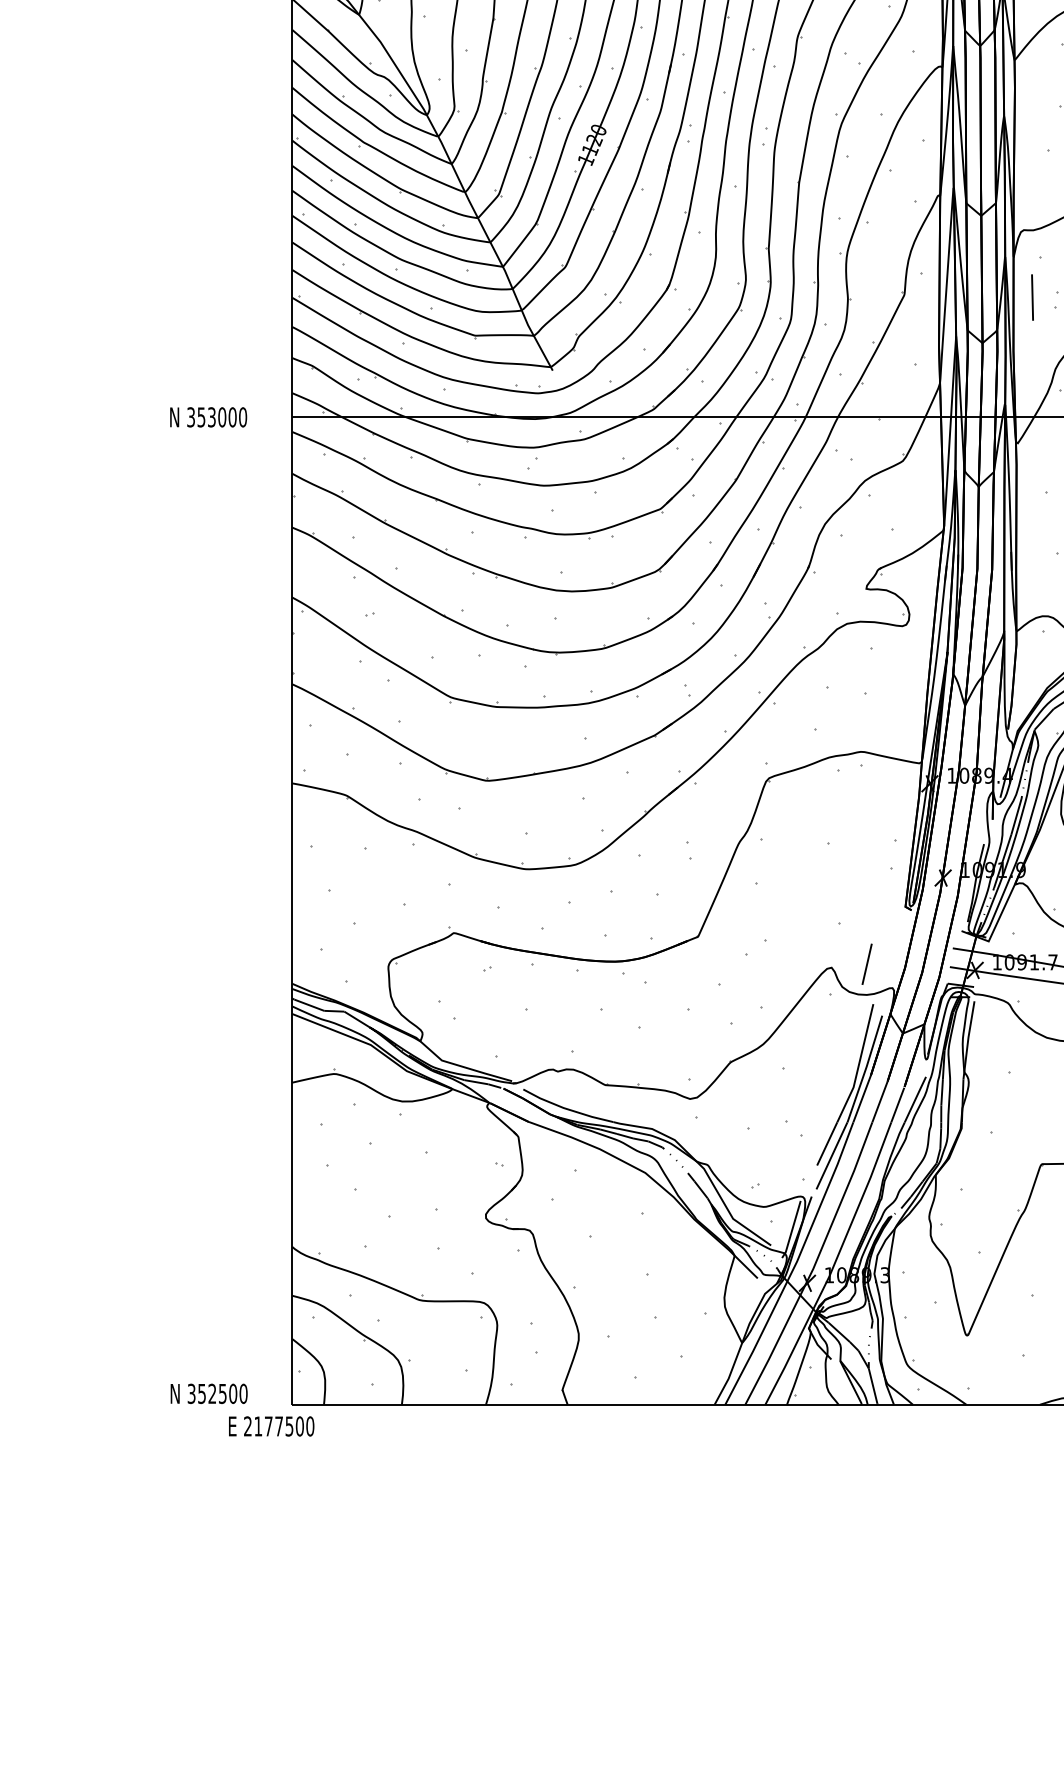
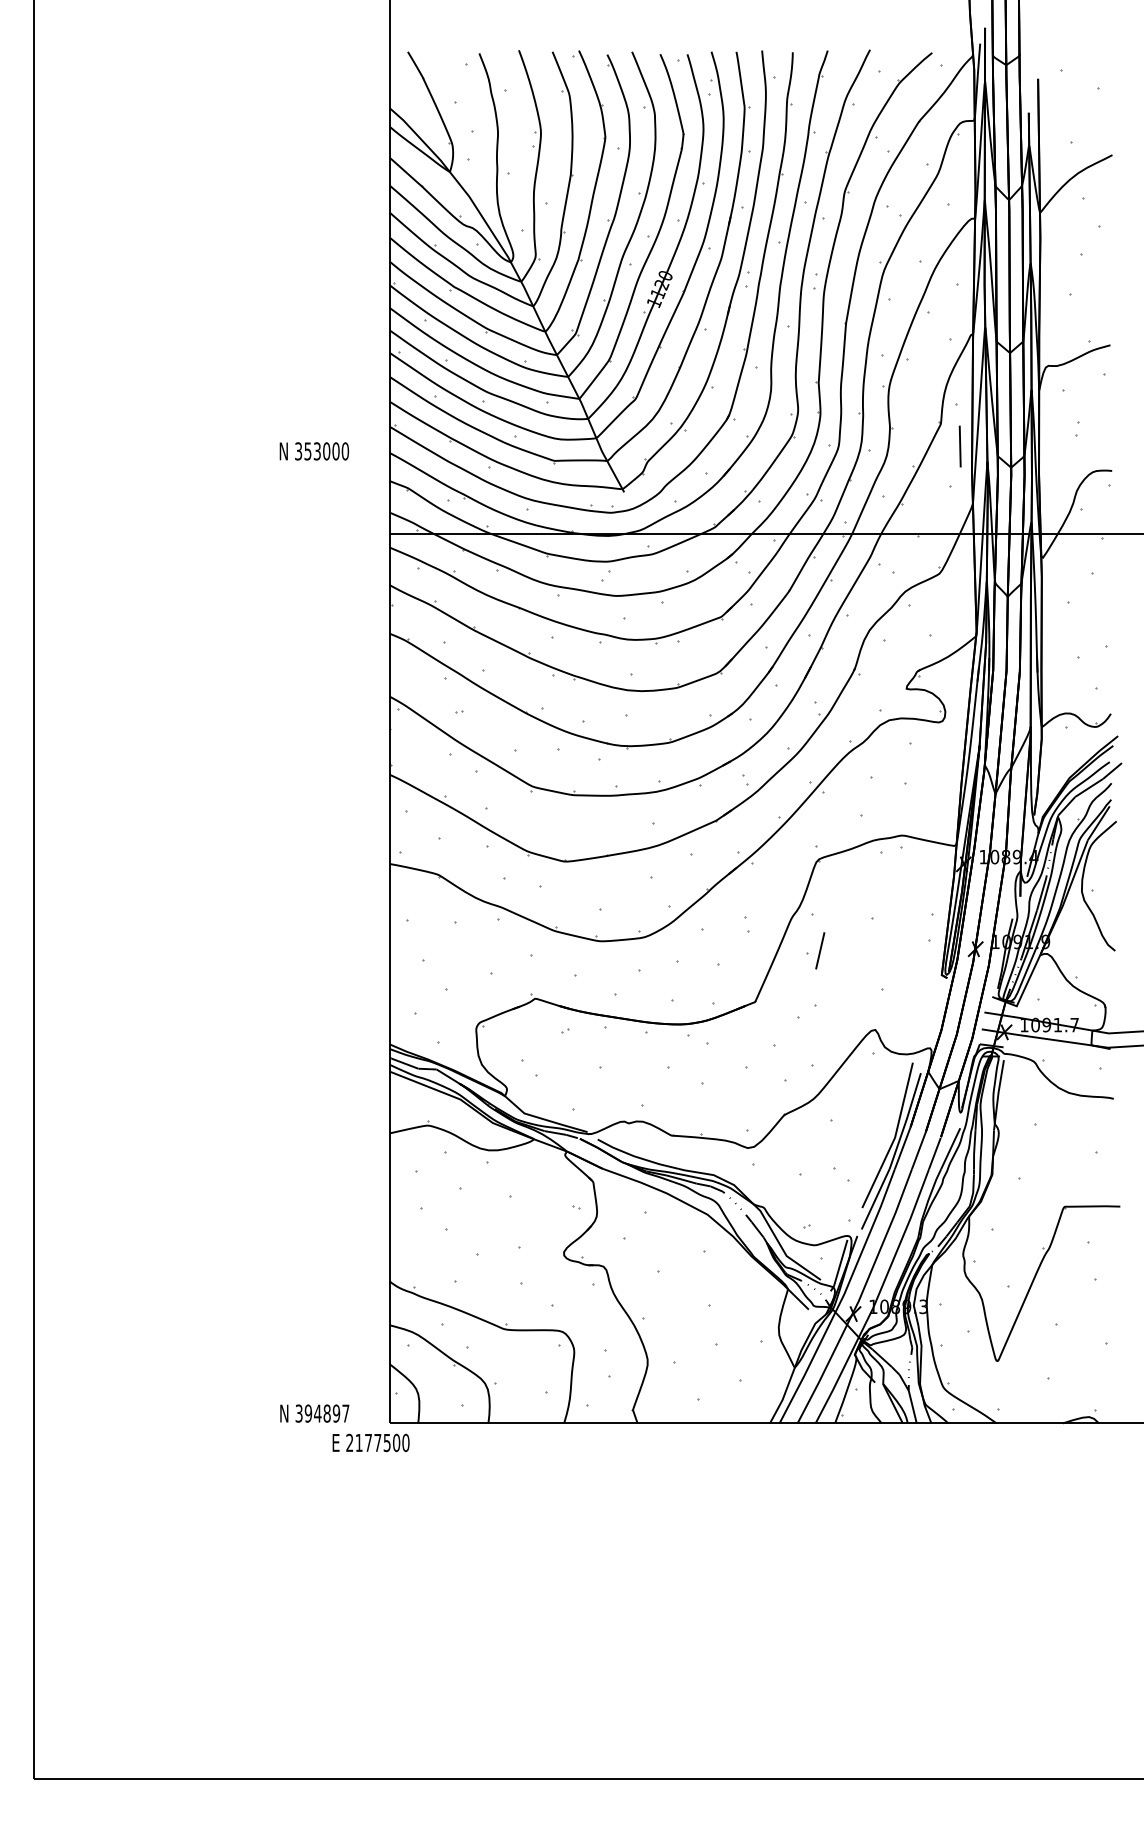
line: (1031, 297) -> (959, 446), moved
text: (208, 417) -> (314, 451), moved
line: (867, 963) -> (820, 950), moved
text: (222, 1393) -> (326, 1413), 352500 -> 394897

